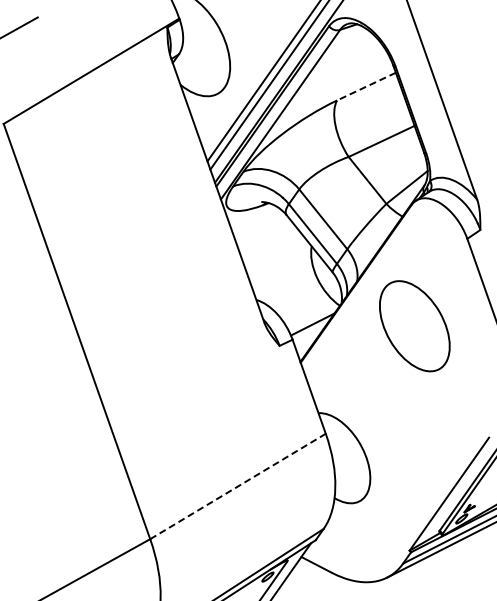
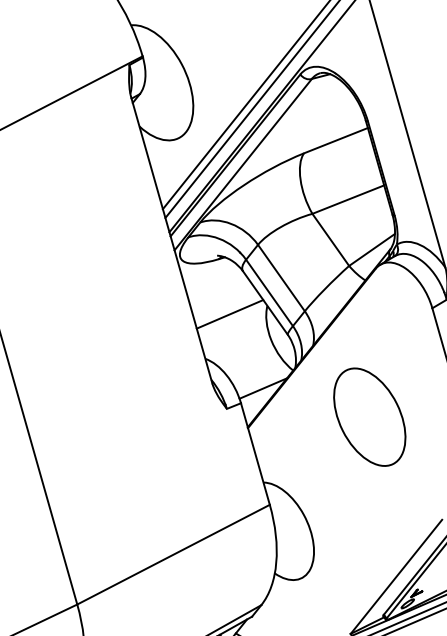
line: (366, 86) -> (335, 140), dashed -> solid
line: (276, 256) -> (229, 314), added
part: (414, 326) -> (369, 417), moved
line: (238, 486) -> (174, 554), dashed -> solid

